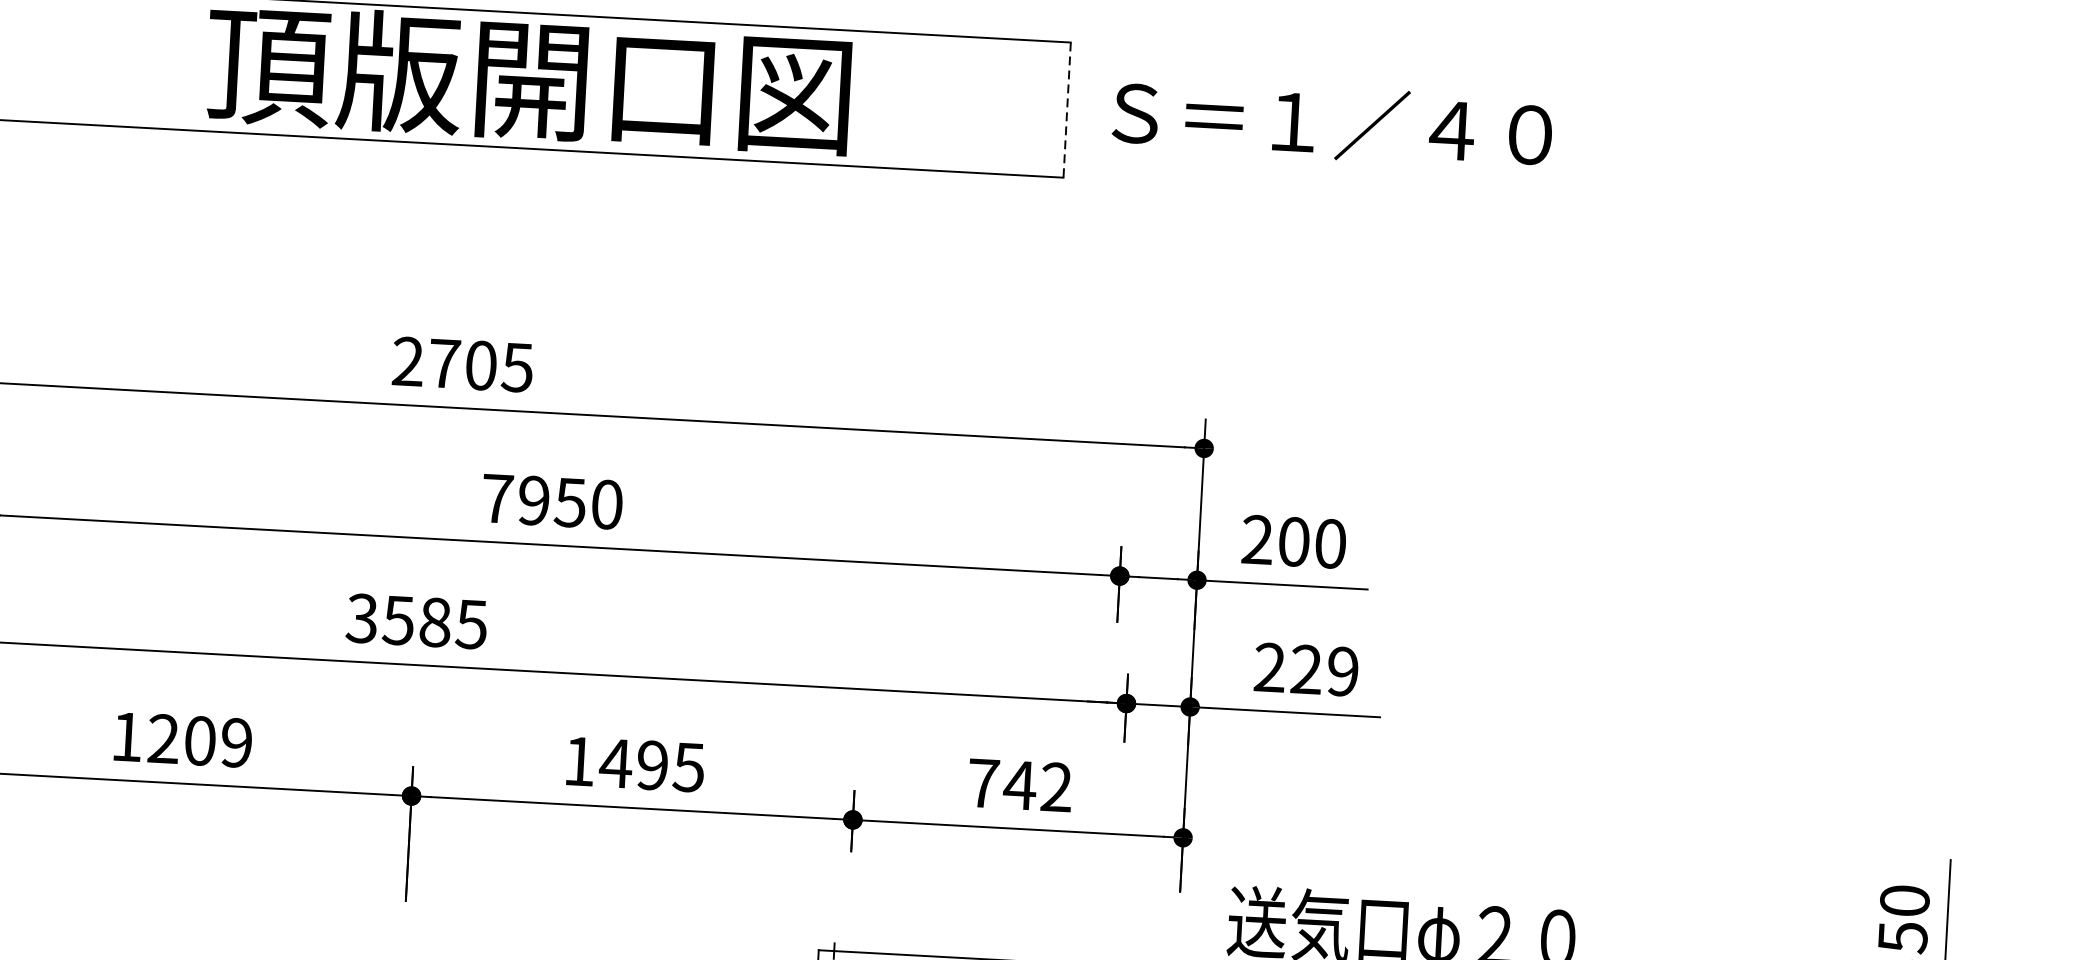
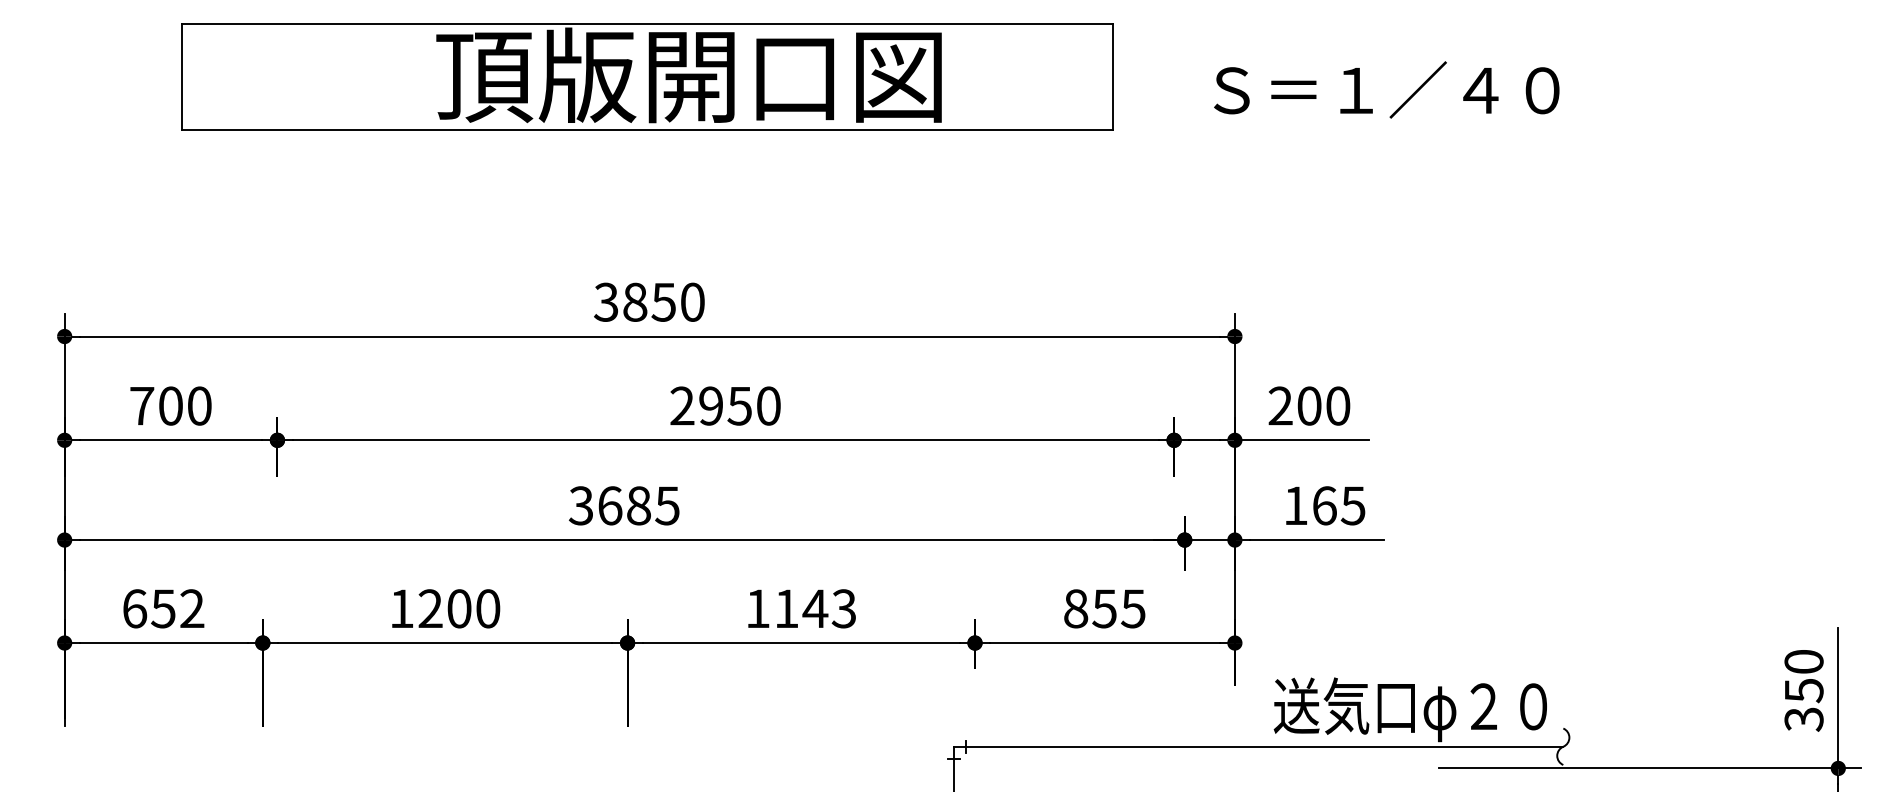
line: (1066, 110) -> (1112, 77), dashed -> solid
text: (1332, 122) -> (1386, 89), moved
text: (462, 363) -> (649, 301), 2705 -> 3850
text: (497, 498) -> (682, 405), 7950 -> 2950
text: (398, 620) -> (609, 505), 3585 -> 3685
text: (1306, 669) -> (1324, 505), 229 -> 165
text: (237, 742) -> (488, 608), 1209 -> 1200
text: (651, 765) -> (814, 608), 1495 -> 1143
text: (1019, 784) -> (1104, 608), 742 -> 855

